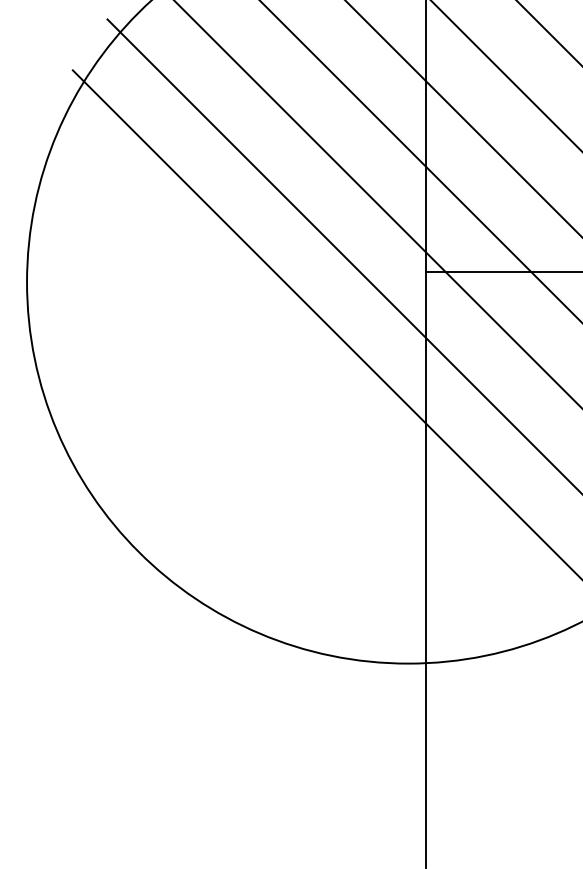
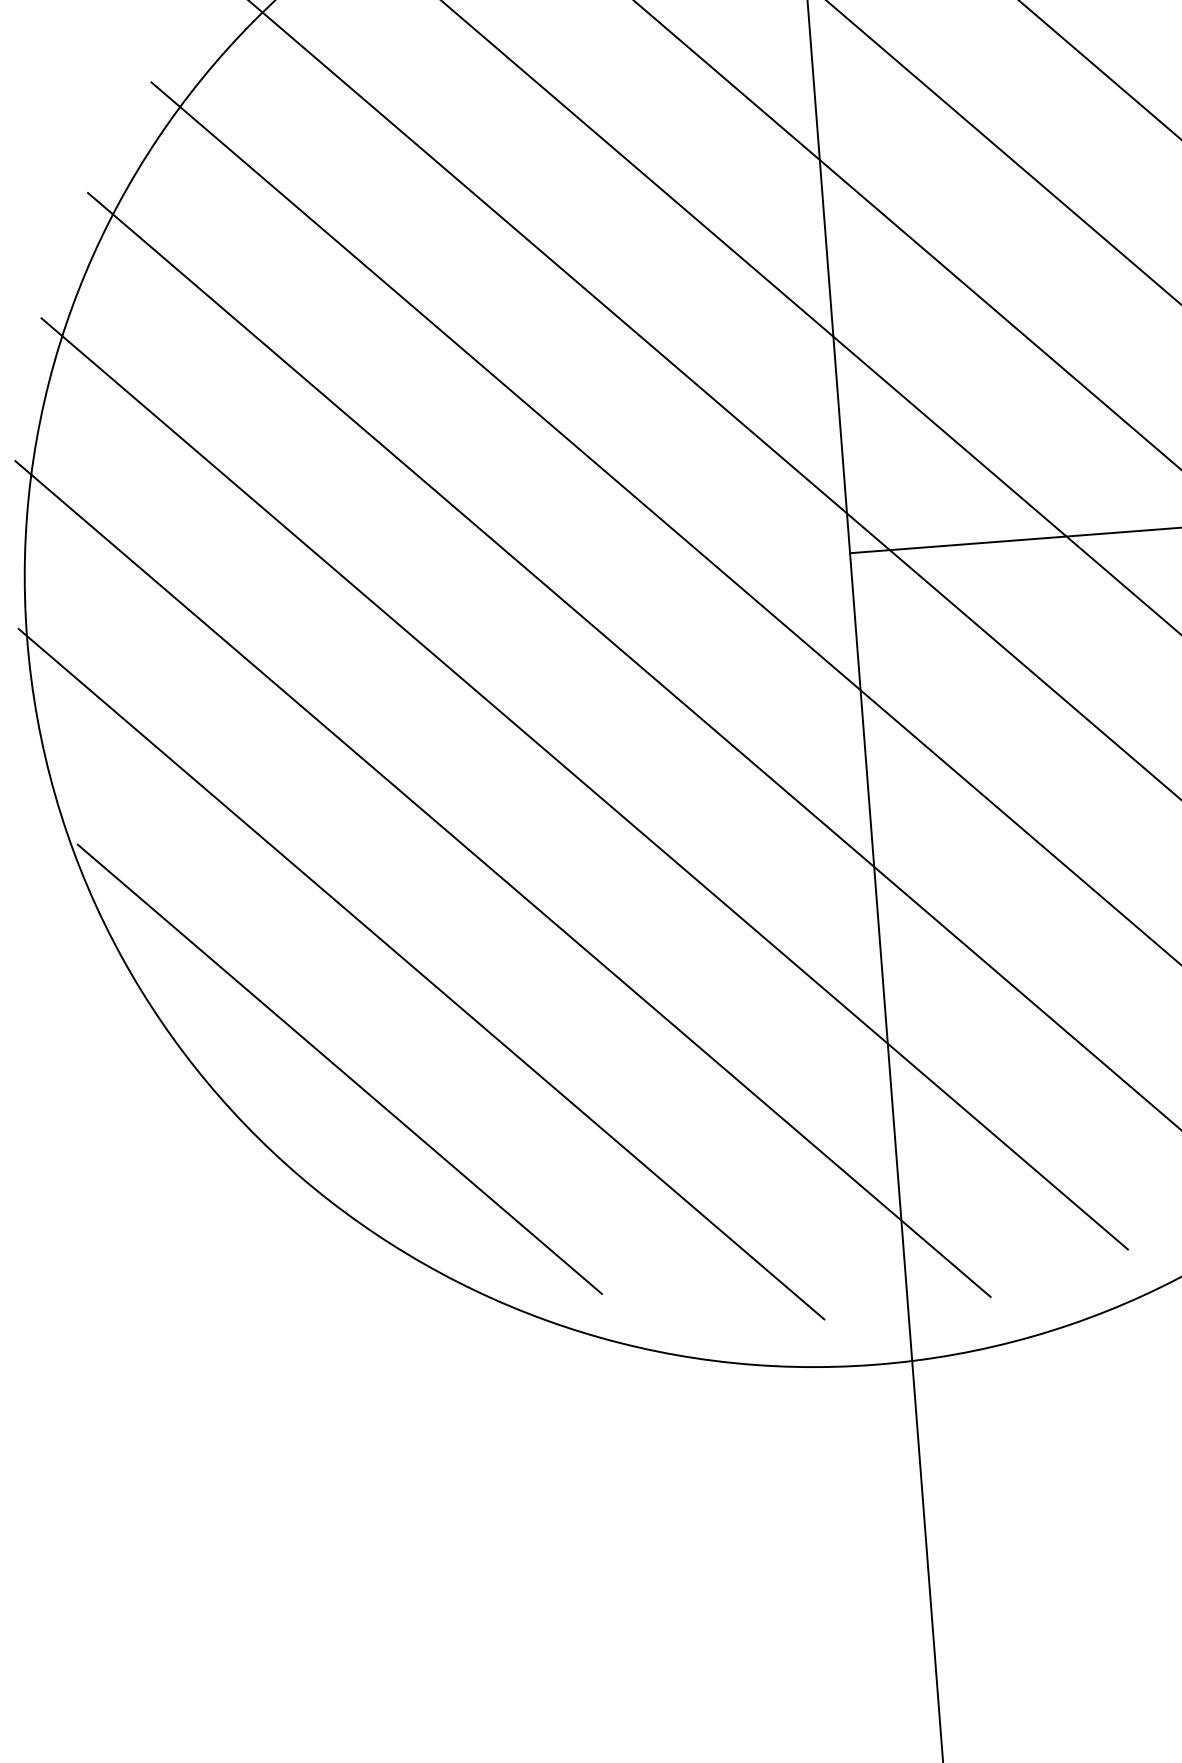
line: (289, 372) -> (583, 782), added
line: (246, 415) -> (501, 878), added
line: (204, 458) -> (421, 973), added
line: (161, 501) -> (339, 1069), added

